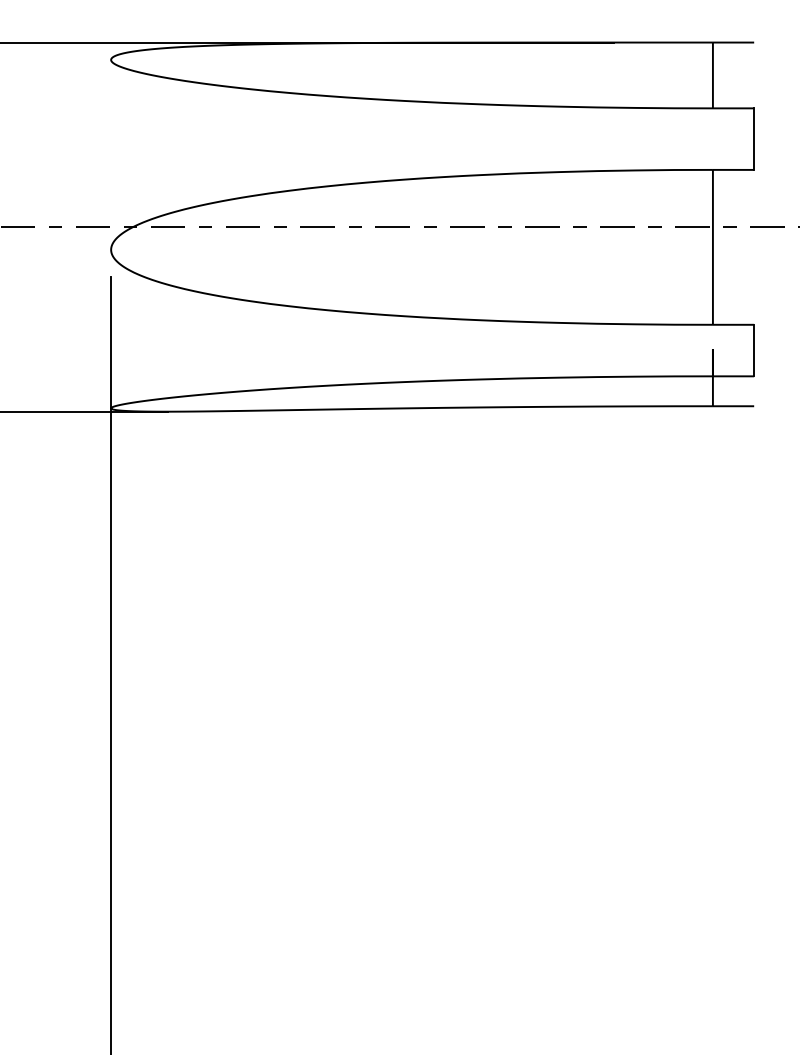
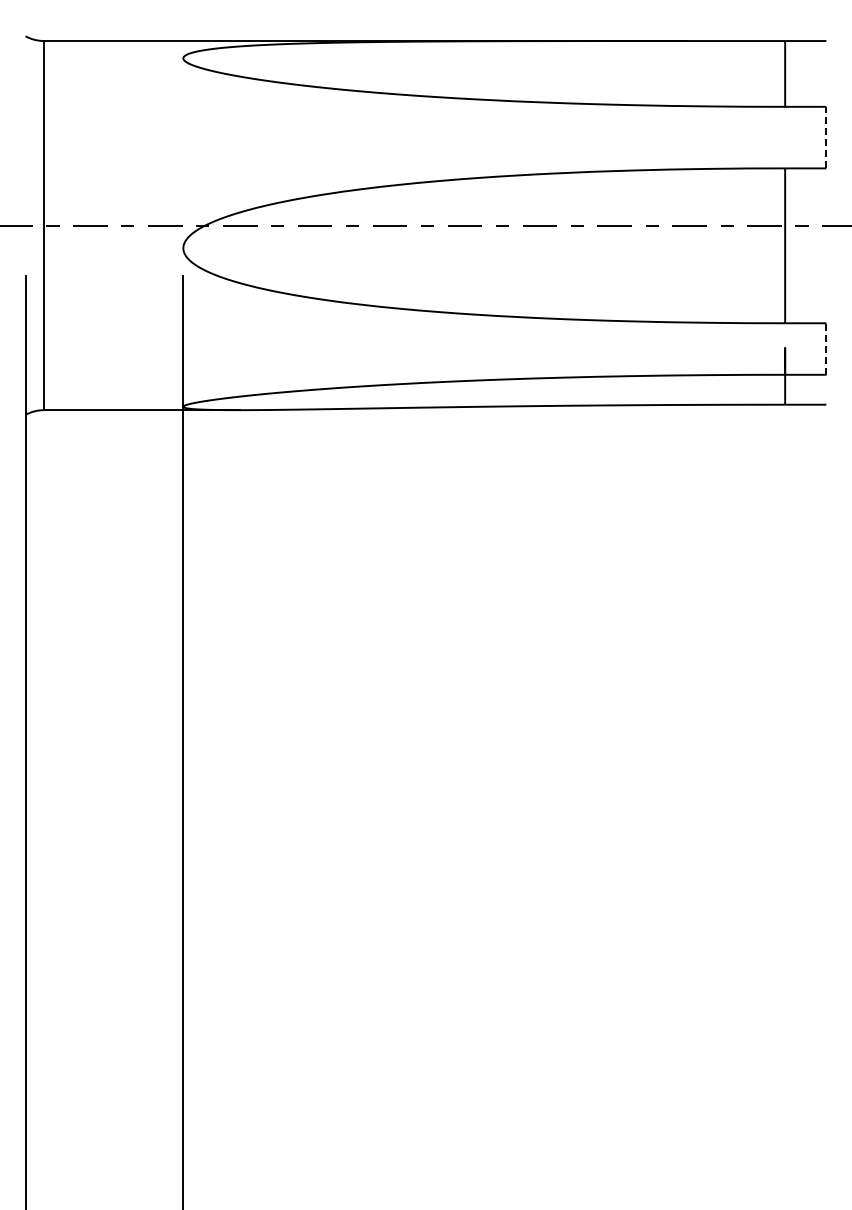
line: (754, 139) -> (826, 137), solid -> dashed
line: (754, 351) -> (826, 349), solid -> dashed

